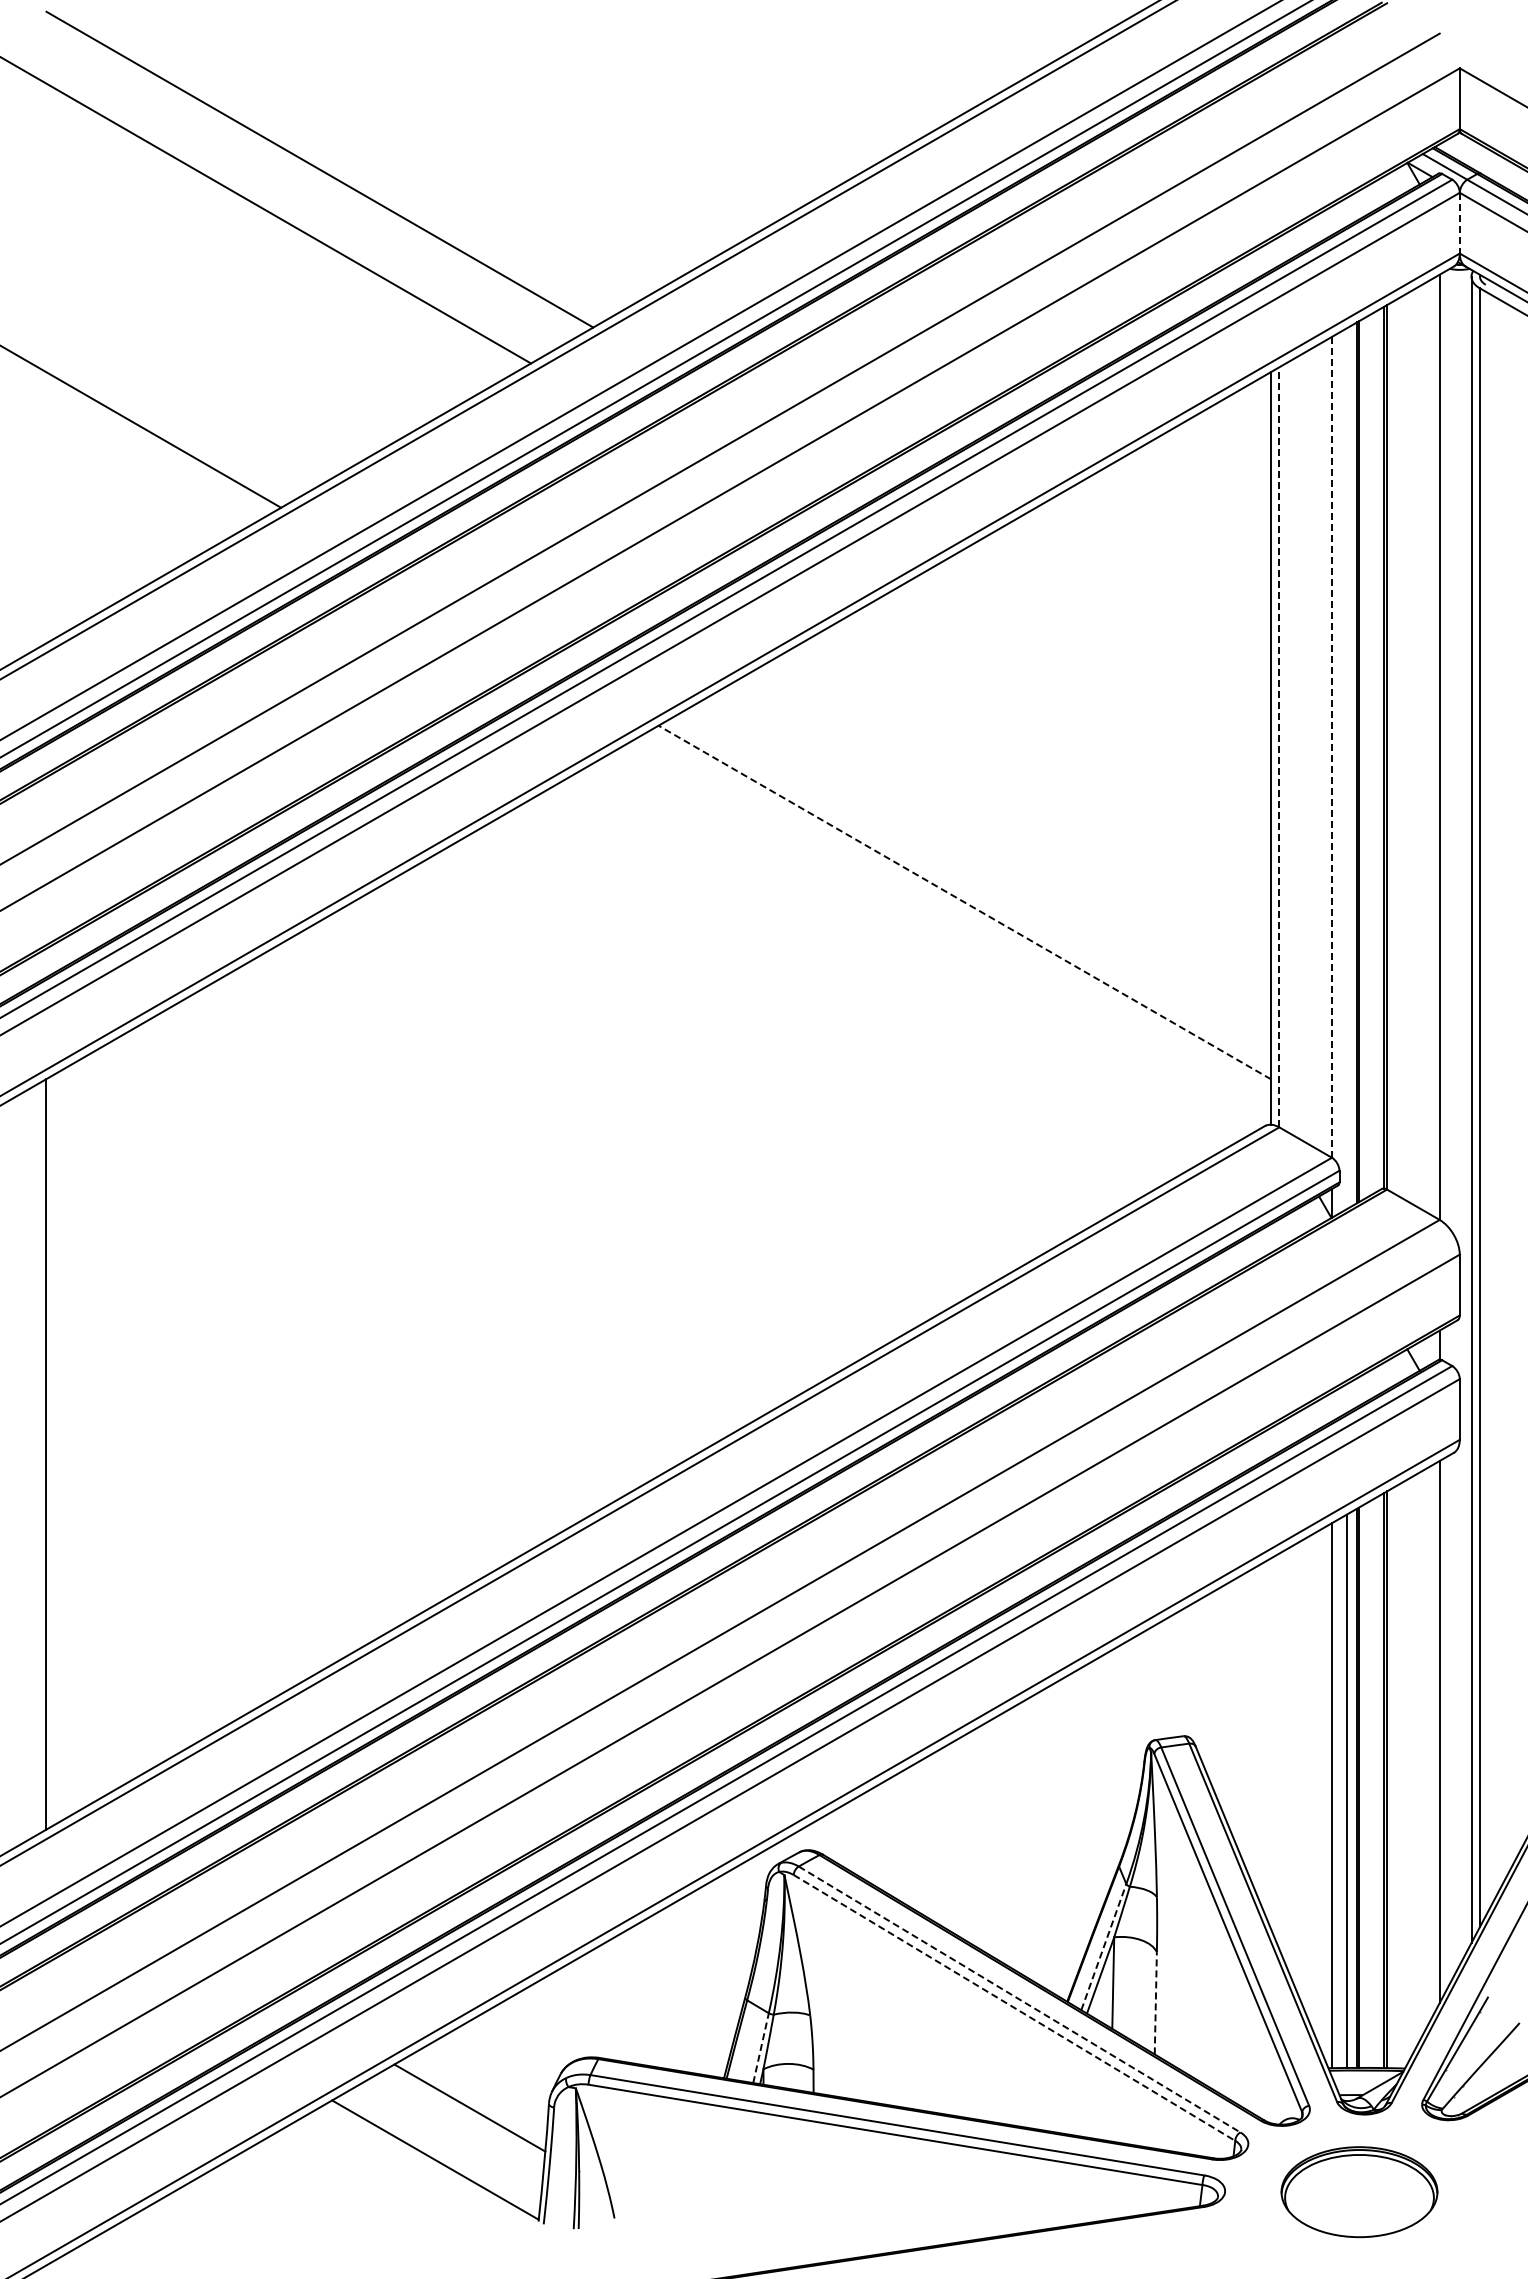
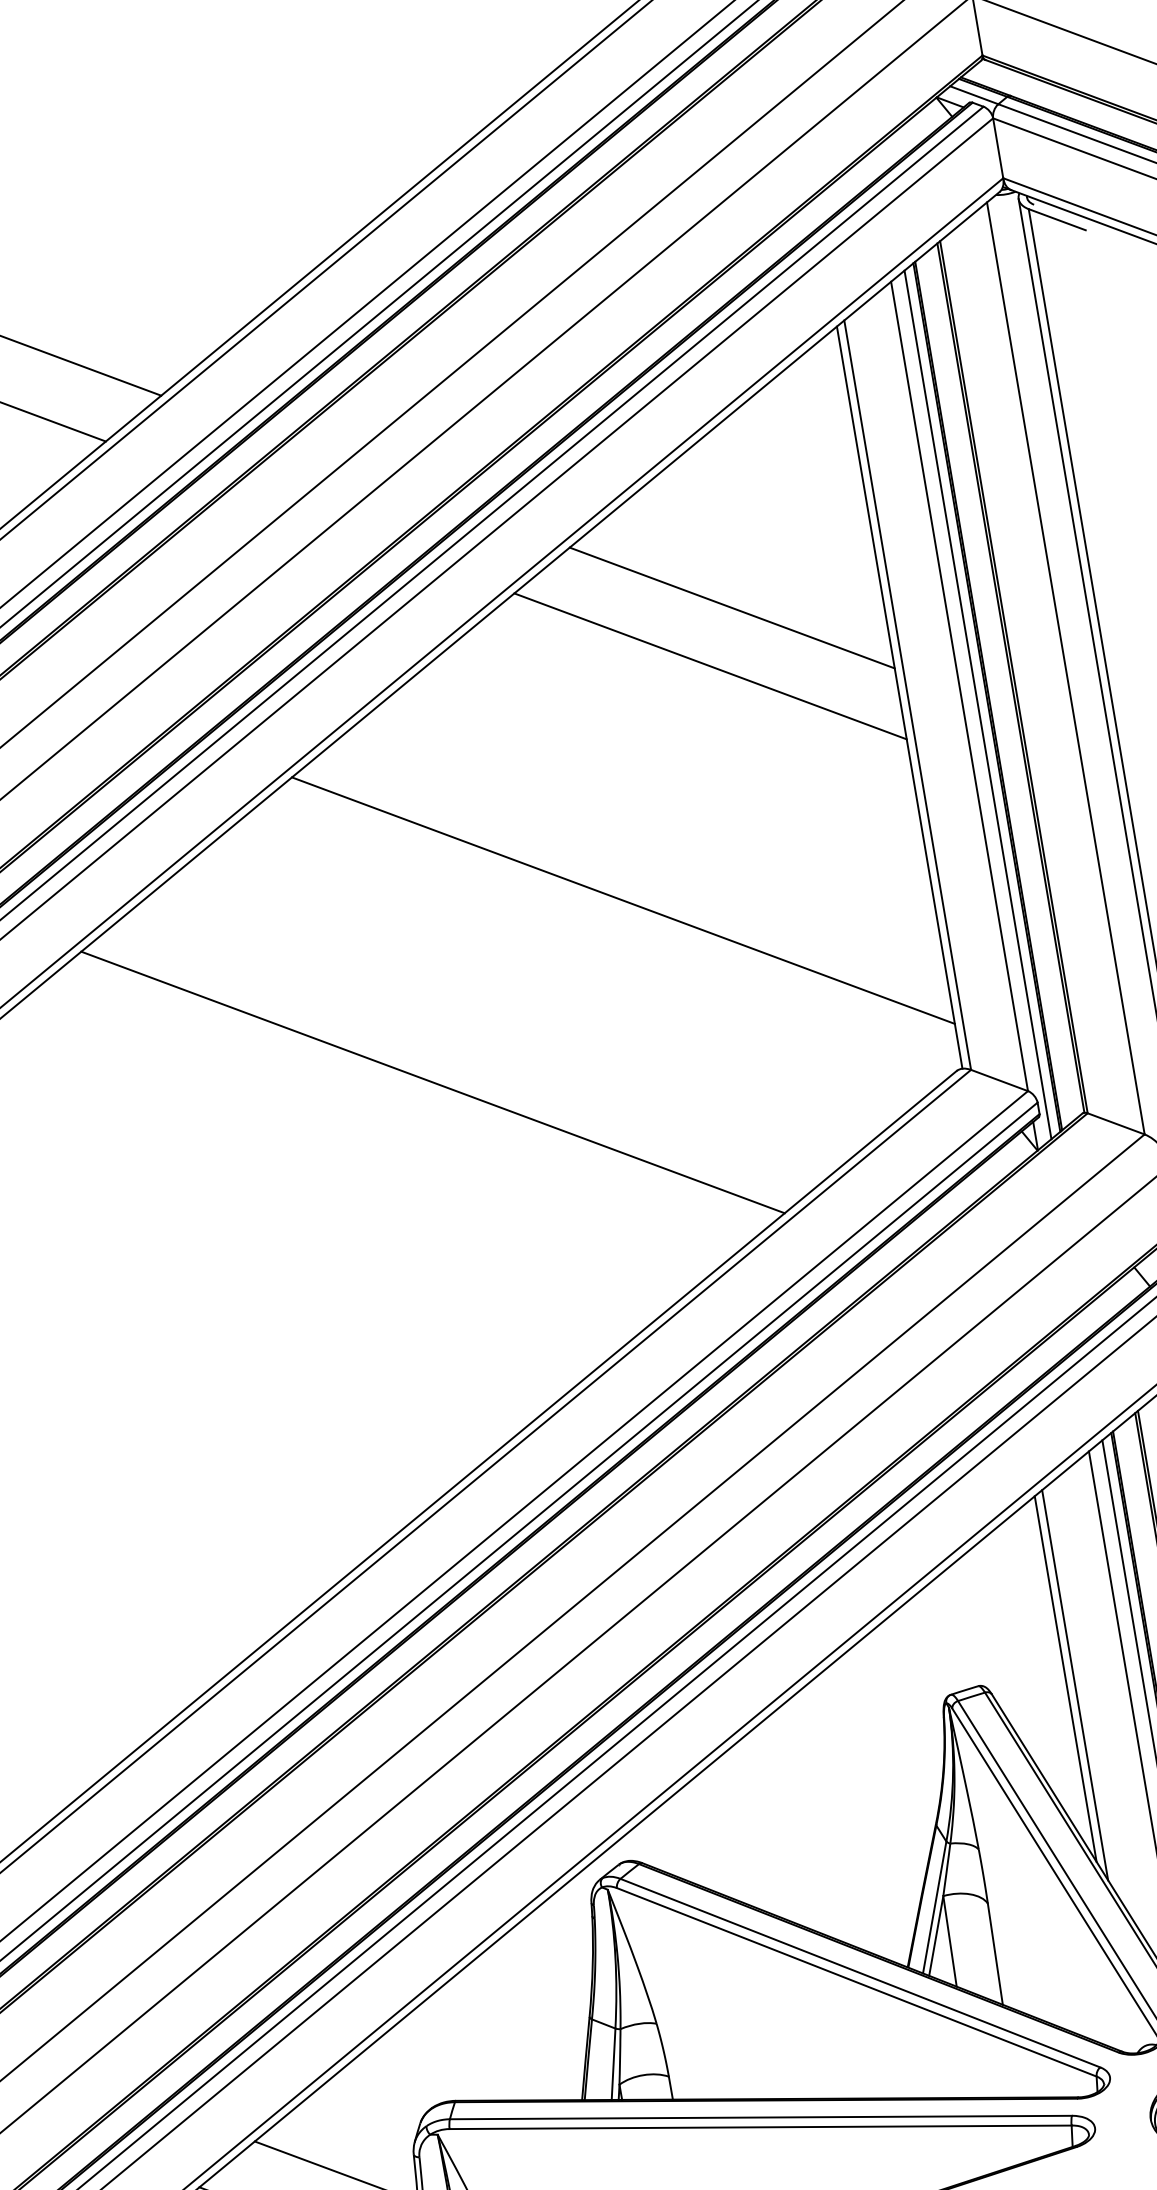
line: (1459, 223) -> (997, 148), dashed -> solid
line: (1120, 631) -> (731, 607), added
line: (1089, 685) -> (710, 665), added
line: (1279, 746) -> (907, 694), dashed -> solid
line: (1331, 746) -> (958, 685), dashed -> solid
line: (1347, 768) -> (978, 704), added
line: (964, 902) -> (623, 900), dashed -> solid
line: (746, 1049) -> (432, 1082), added
line: (1271, 1743) -> (1066, 1678), added
line: (1279, 1751) -> (1075, 1685), added
line: (1103, 1947) -> (934, 1907), dashed -> solid
line: (1019, 1999) -> (860, 1973), dashed -> solid
line: (1155, 2002) -> (994, 1953), dashed -> solid
line: (1014, 2007) -> (856, 1981), dashed -> solid
line: (761, 2048) -> (614, 2064), dashed -> solid

